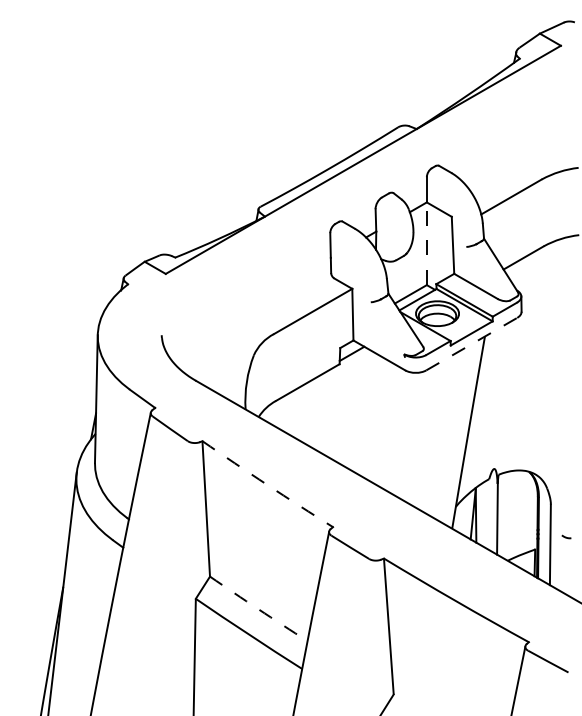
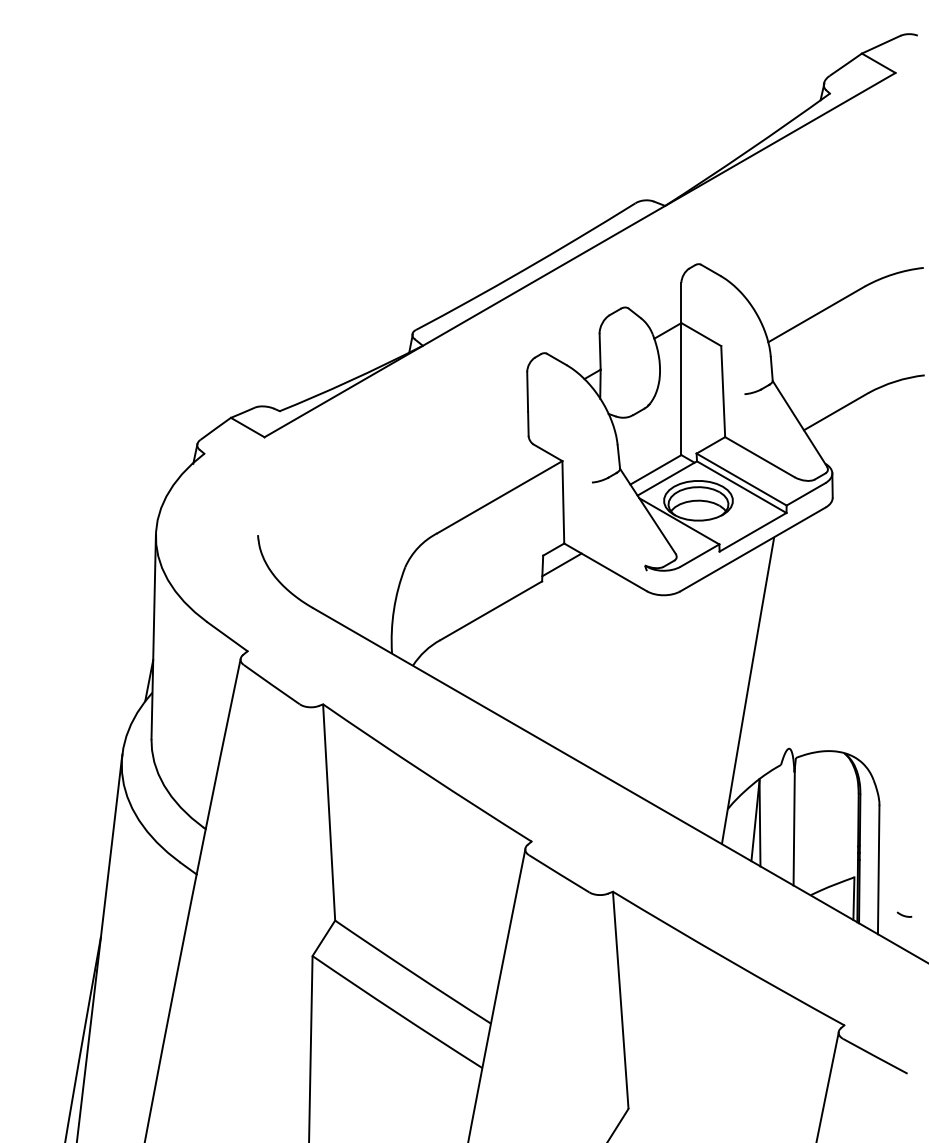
line: (426, 243) -> (680, 388), dashed -> solid
line: (472, 343) -> (754, 548), dashed -> solid
arc: (267, 484) -> (426, 773), dashed -> solid
curve: (566, 536) -> (904, 914), moved
arc: (258, 609) -> (412, 973), dashed -> solid

